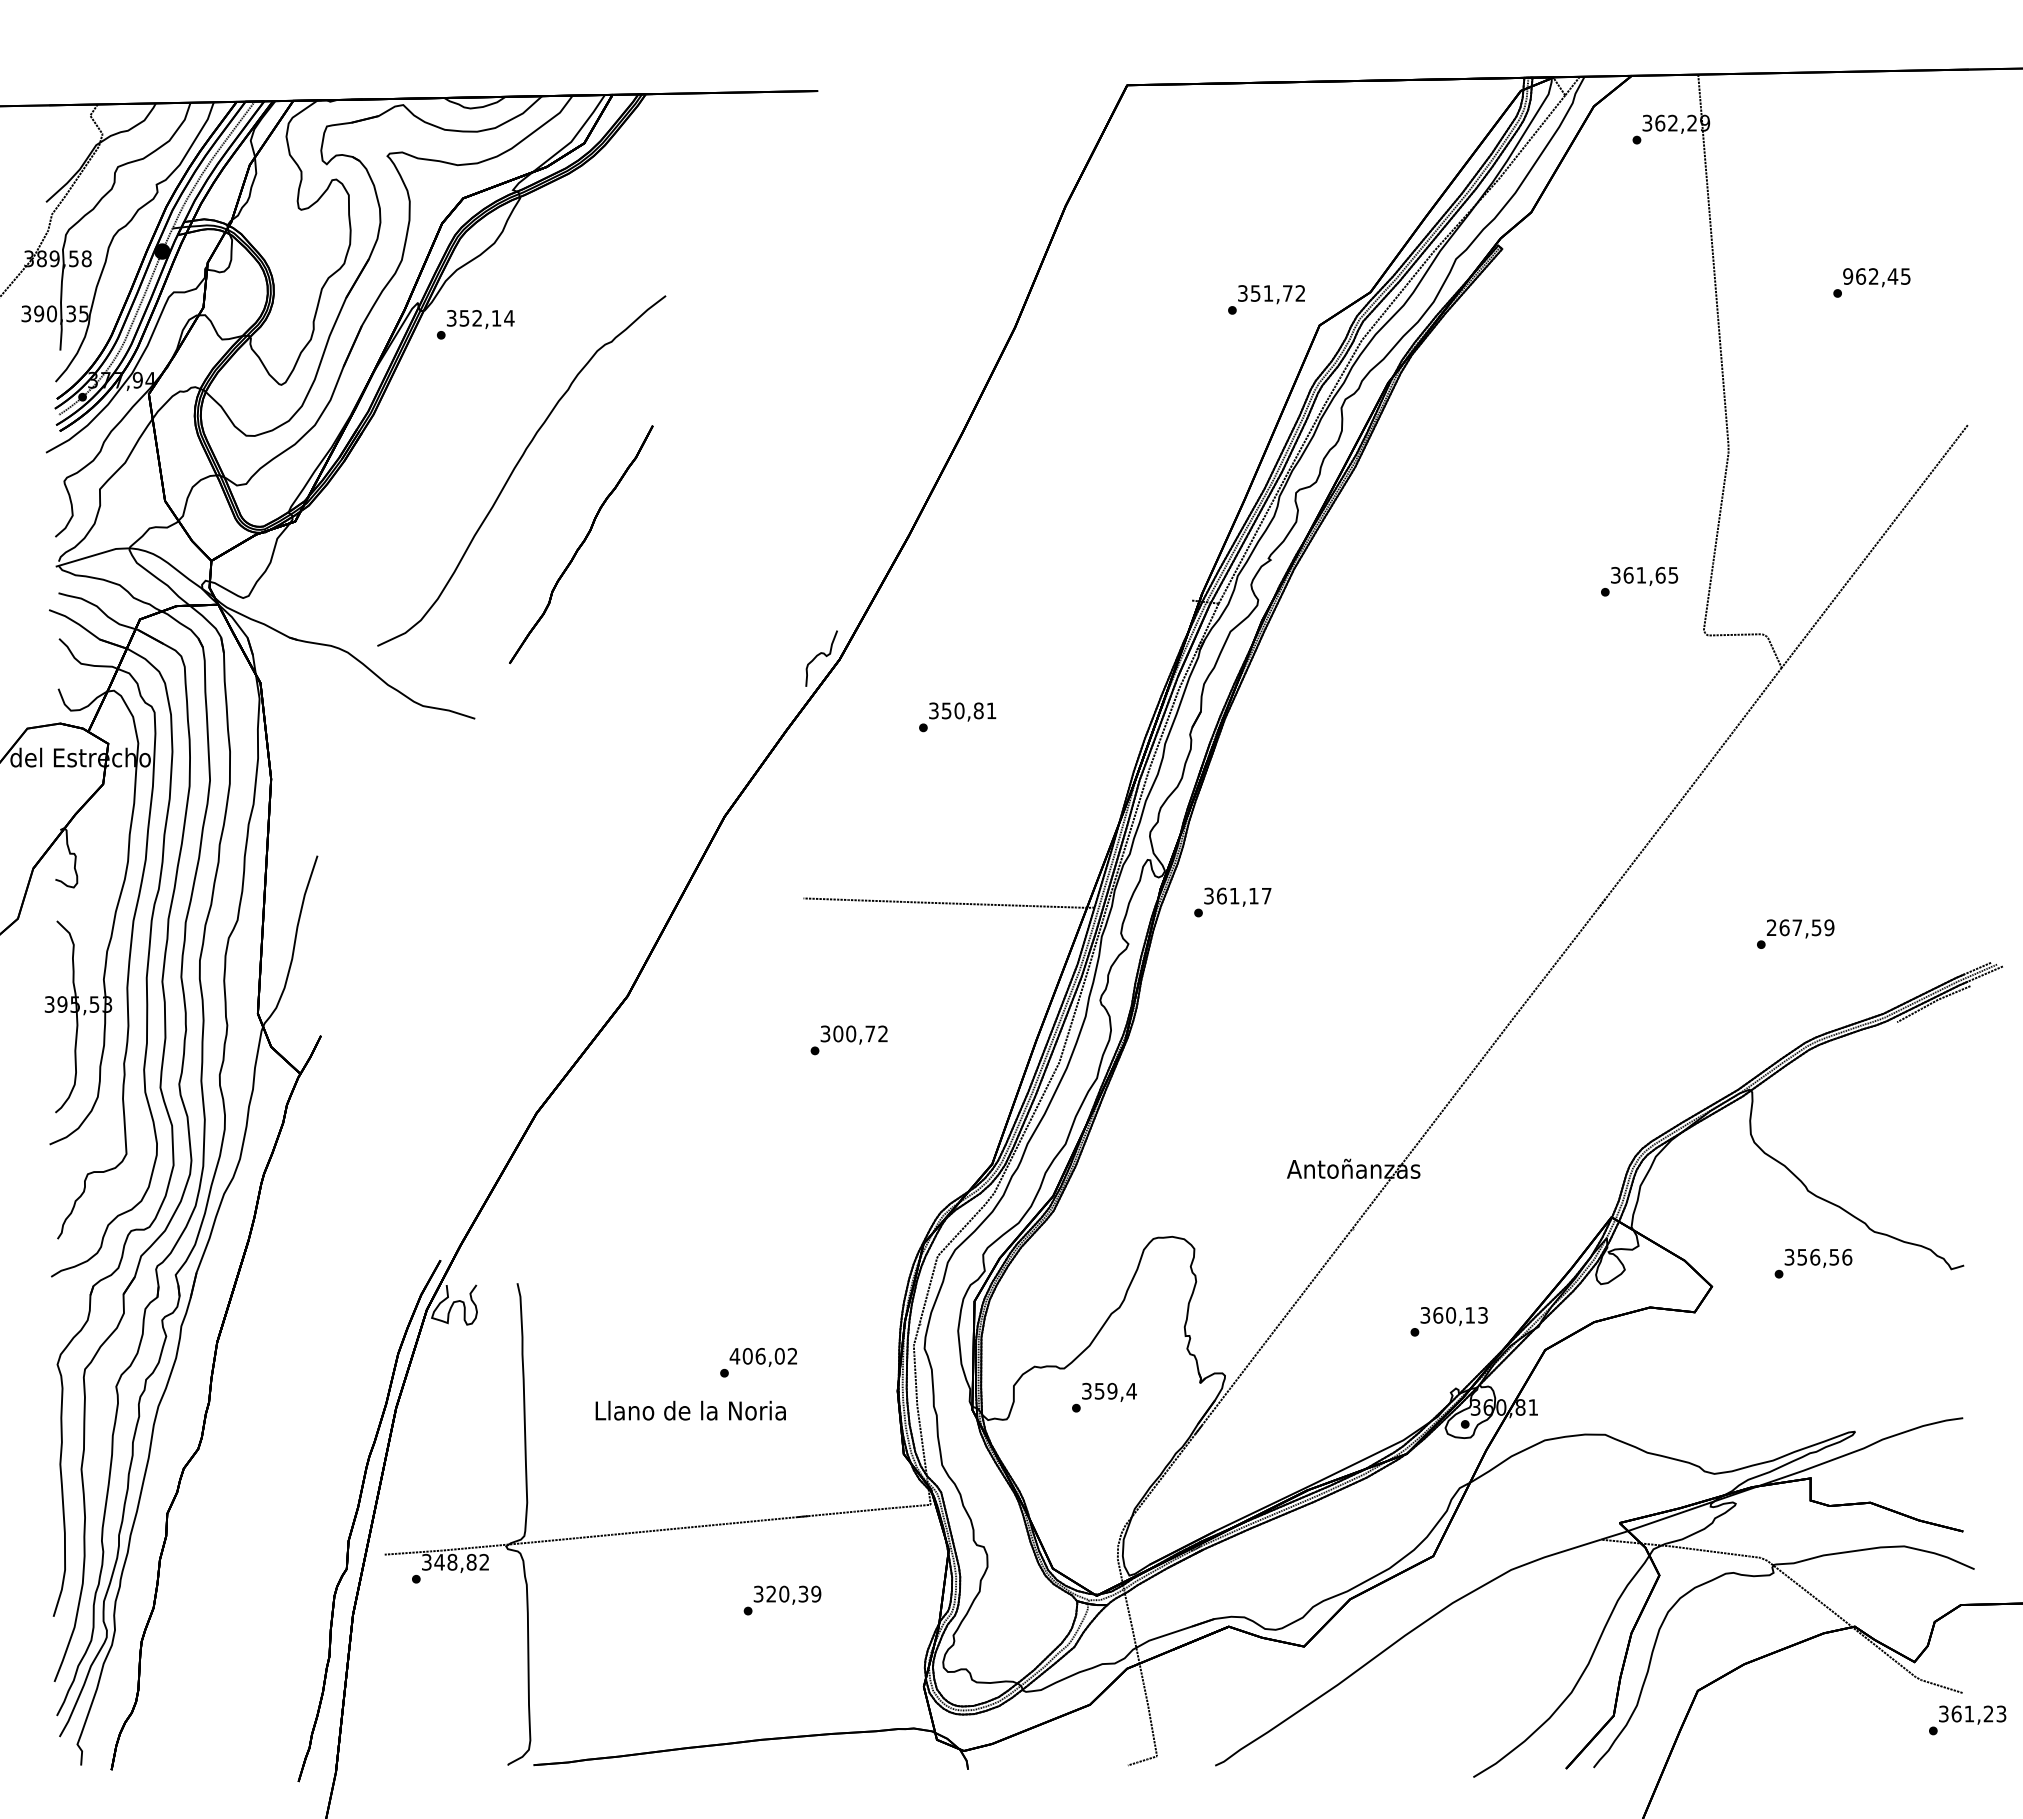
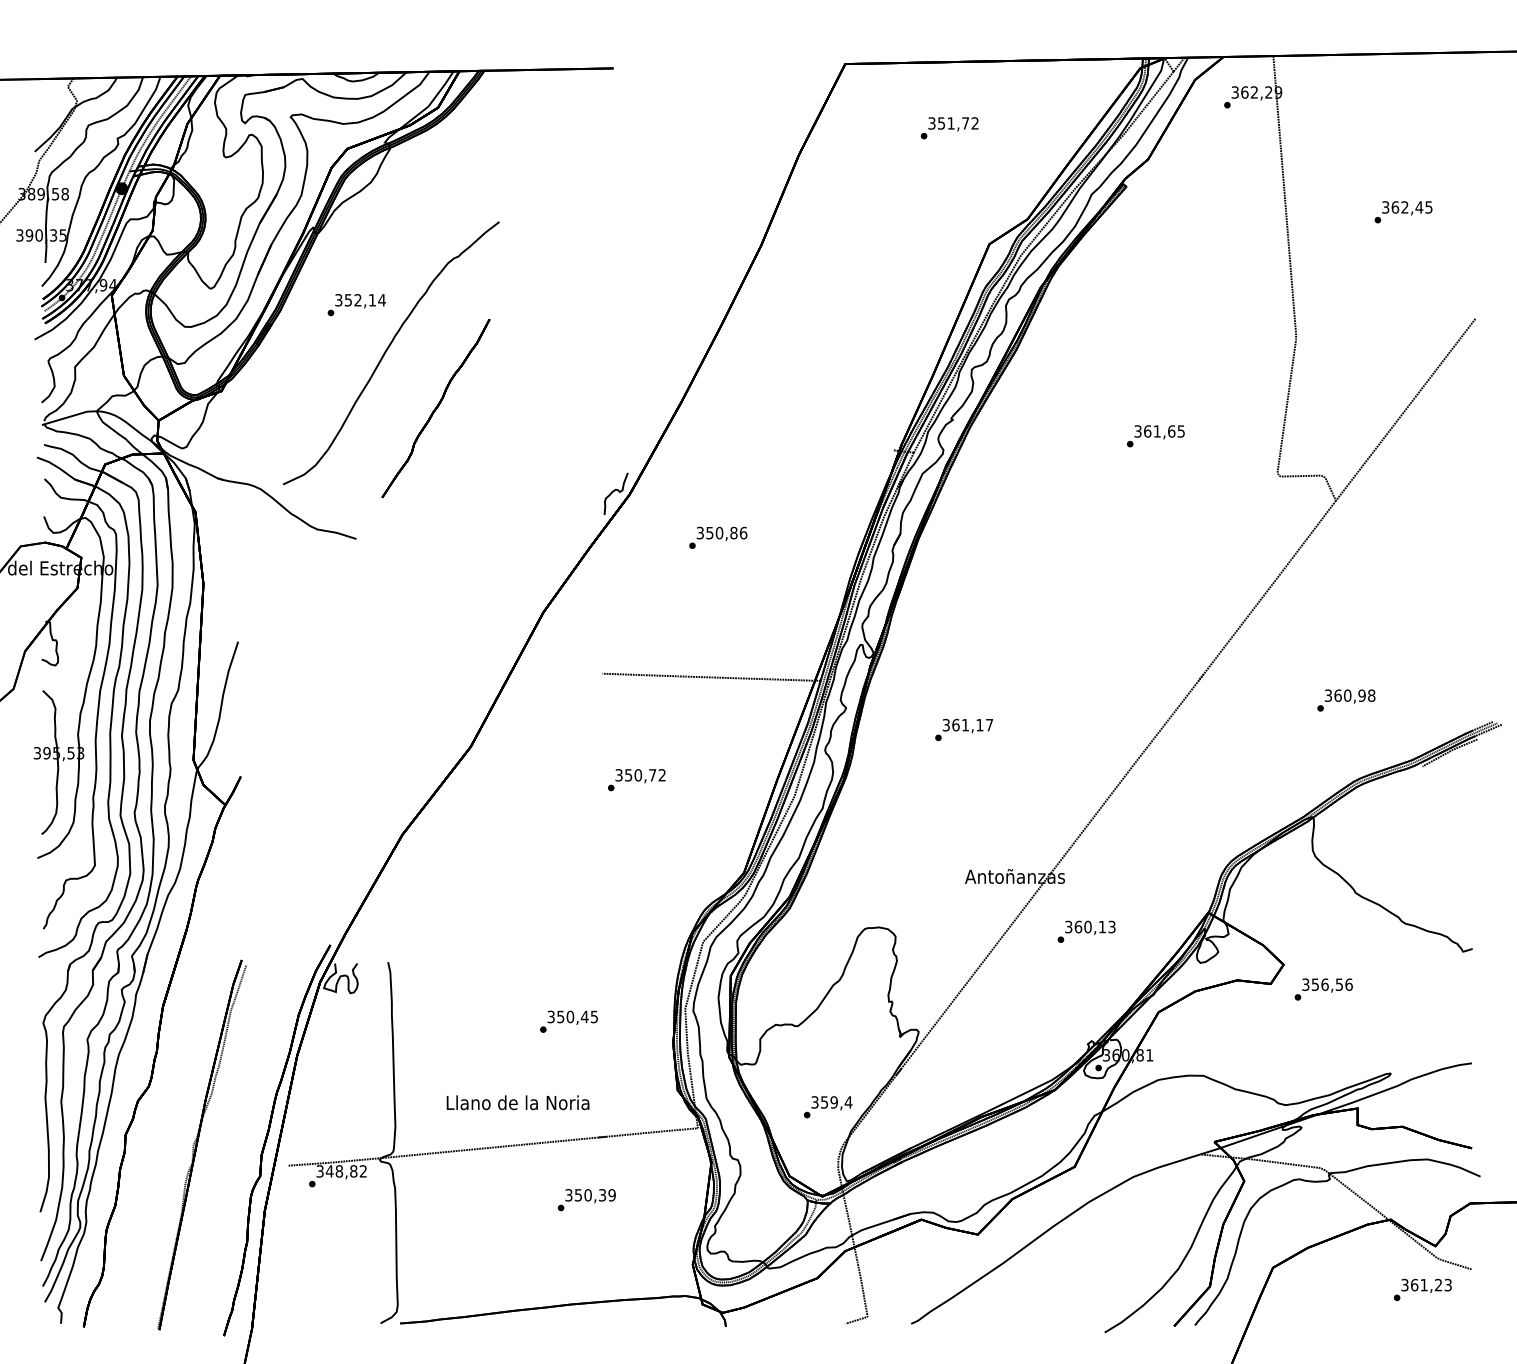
text: (1848, 276) -> (1385, 207), 962,45 -> 362,45
text: (1266, 299) -> (949, 127), moved
text: (475, 324) -> (356, 304), moved
text: (1639, 581) -> (1155, 436), moved
text: (991, 710) -> (743, 532), 350,81 -> 350,86
text: (1232, 902) -> (963, 729), moved
text: (1800, 927) -> (1350, 695), 267,59 -> 360,98
text: (838, 1033) -> (628, 774), 300,72 -> 350,72
text: (1813, 1263) -> (1323, 989), moved
text: (1448, 1321) -> (1086, 931), moved
text: (763, 1355) -> (572, 1016), 406,02 -> 350,45
text: (1104, 1397) -> (828, 1107), moved
text: (690, 1410) -> (517, 1102), moved
part: (263, 1526) -> (197, 1144), added
text: (771, 1593) -> (578, 1194), 320,39 -> 350,39
text: (1967, 1720) -> (1422, 1290), moved

